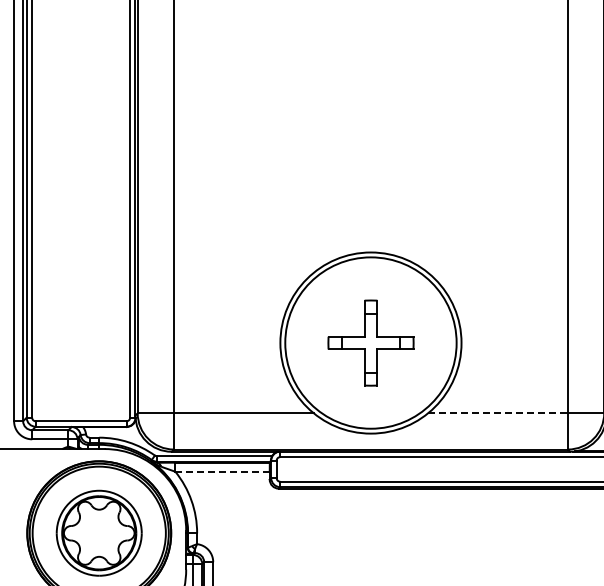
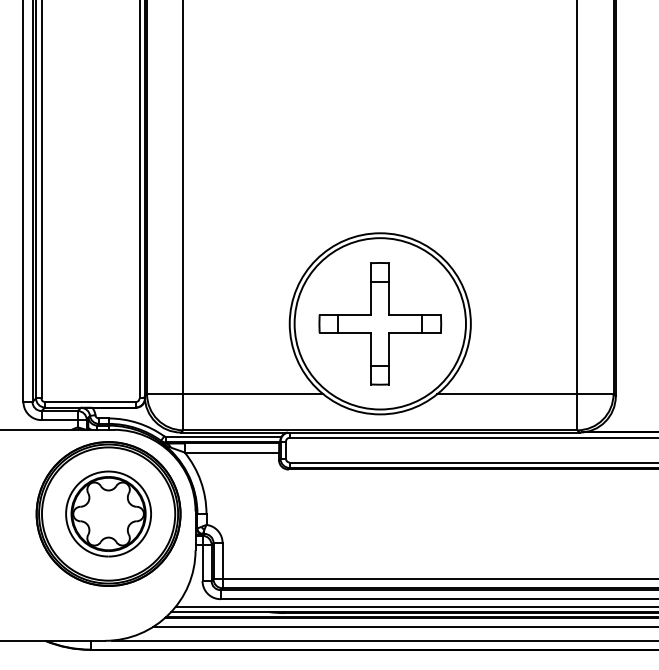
part: (371, 342) -> (380, 323), size x1.43
line: (498, 413) -> (507, 394), dashed -> solid
line: (222, 471) -> (231, 452), dashed -> solid

